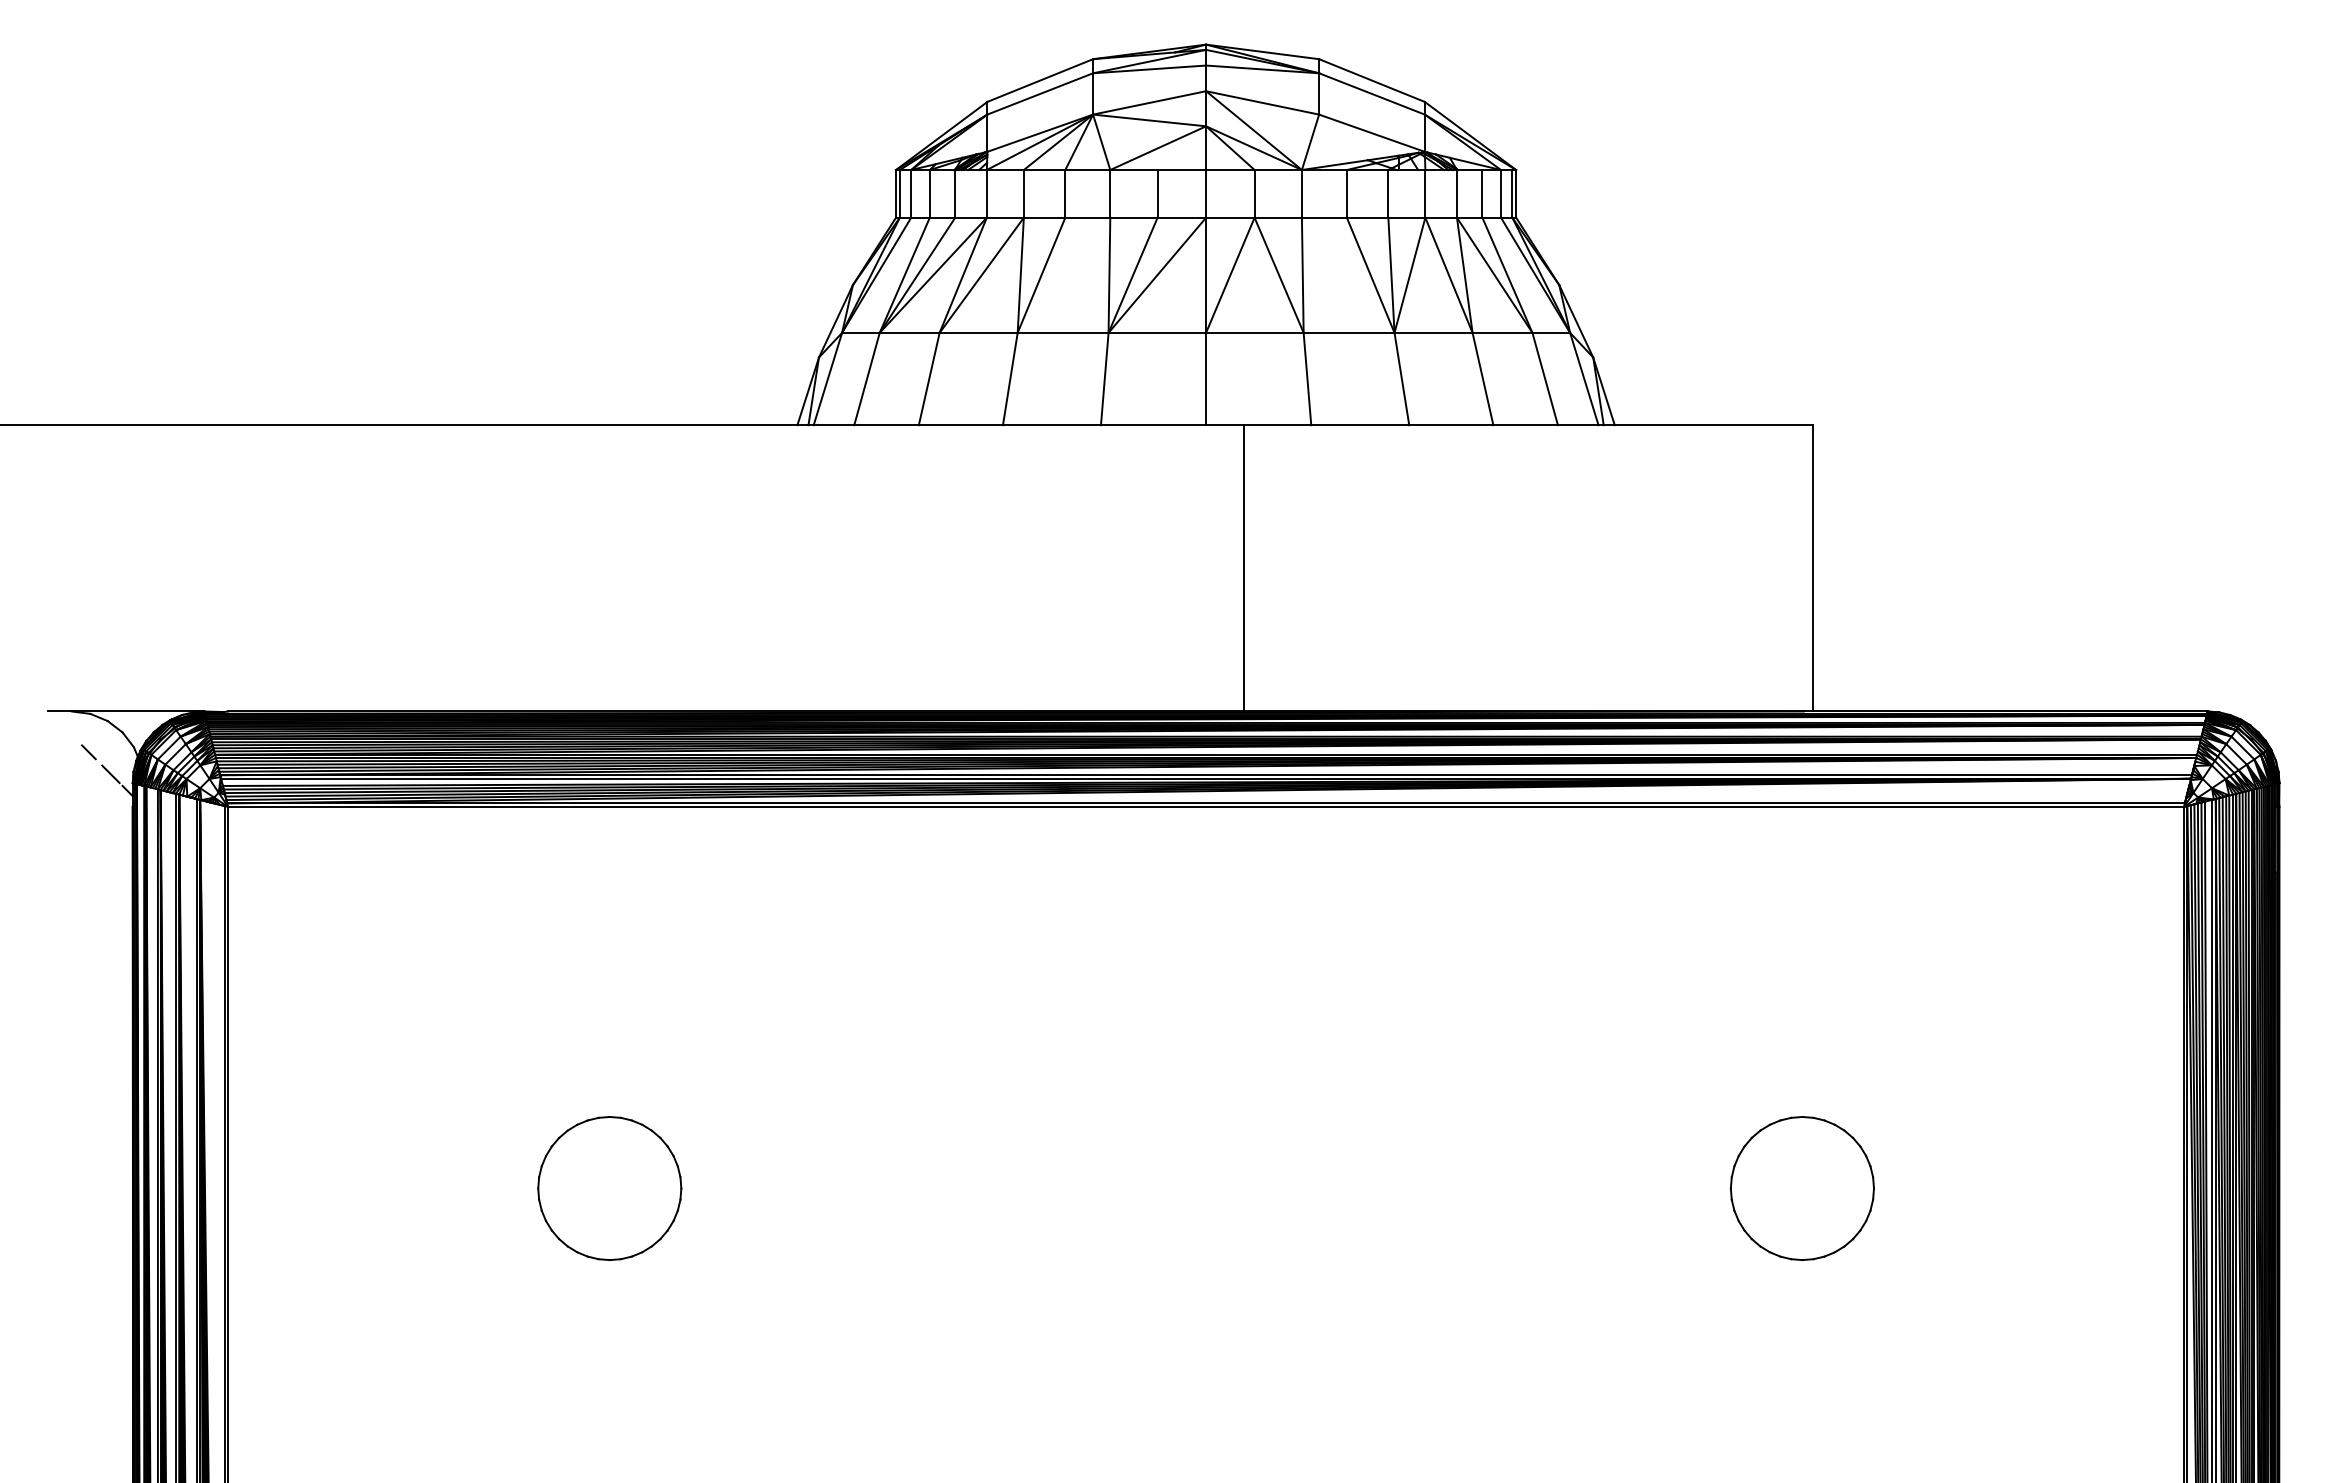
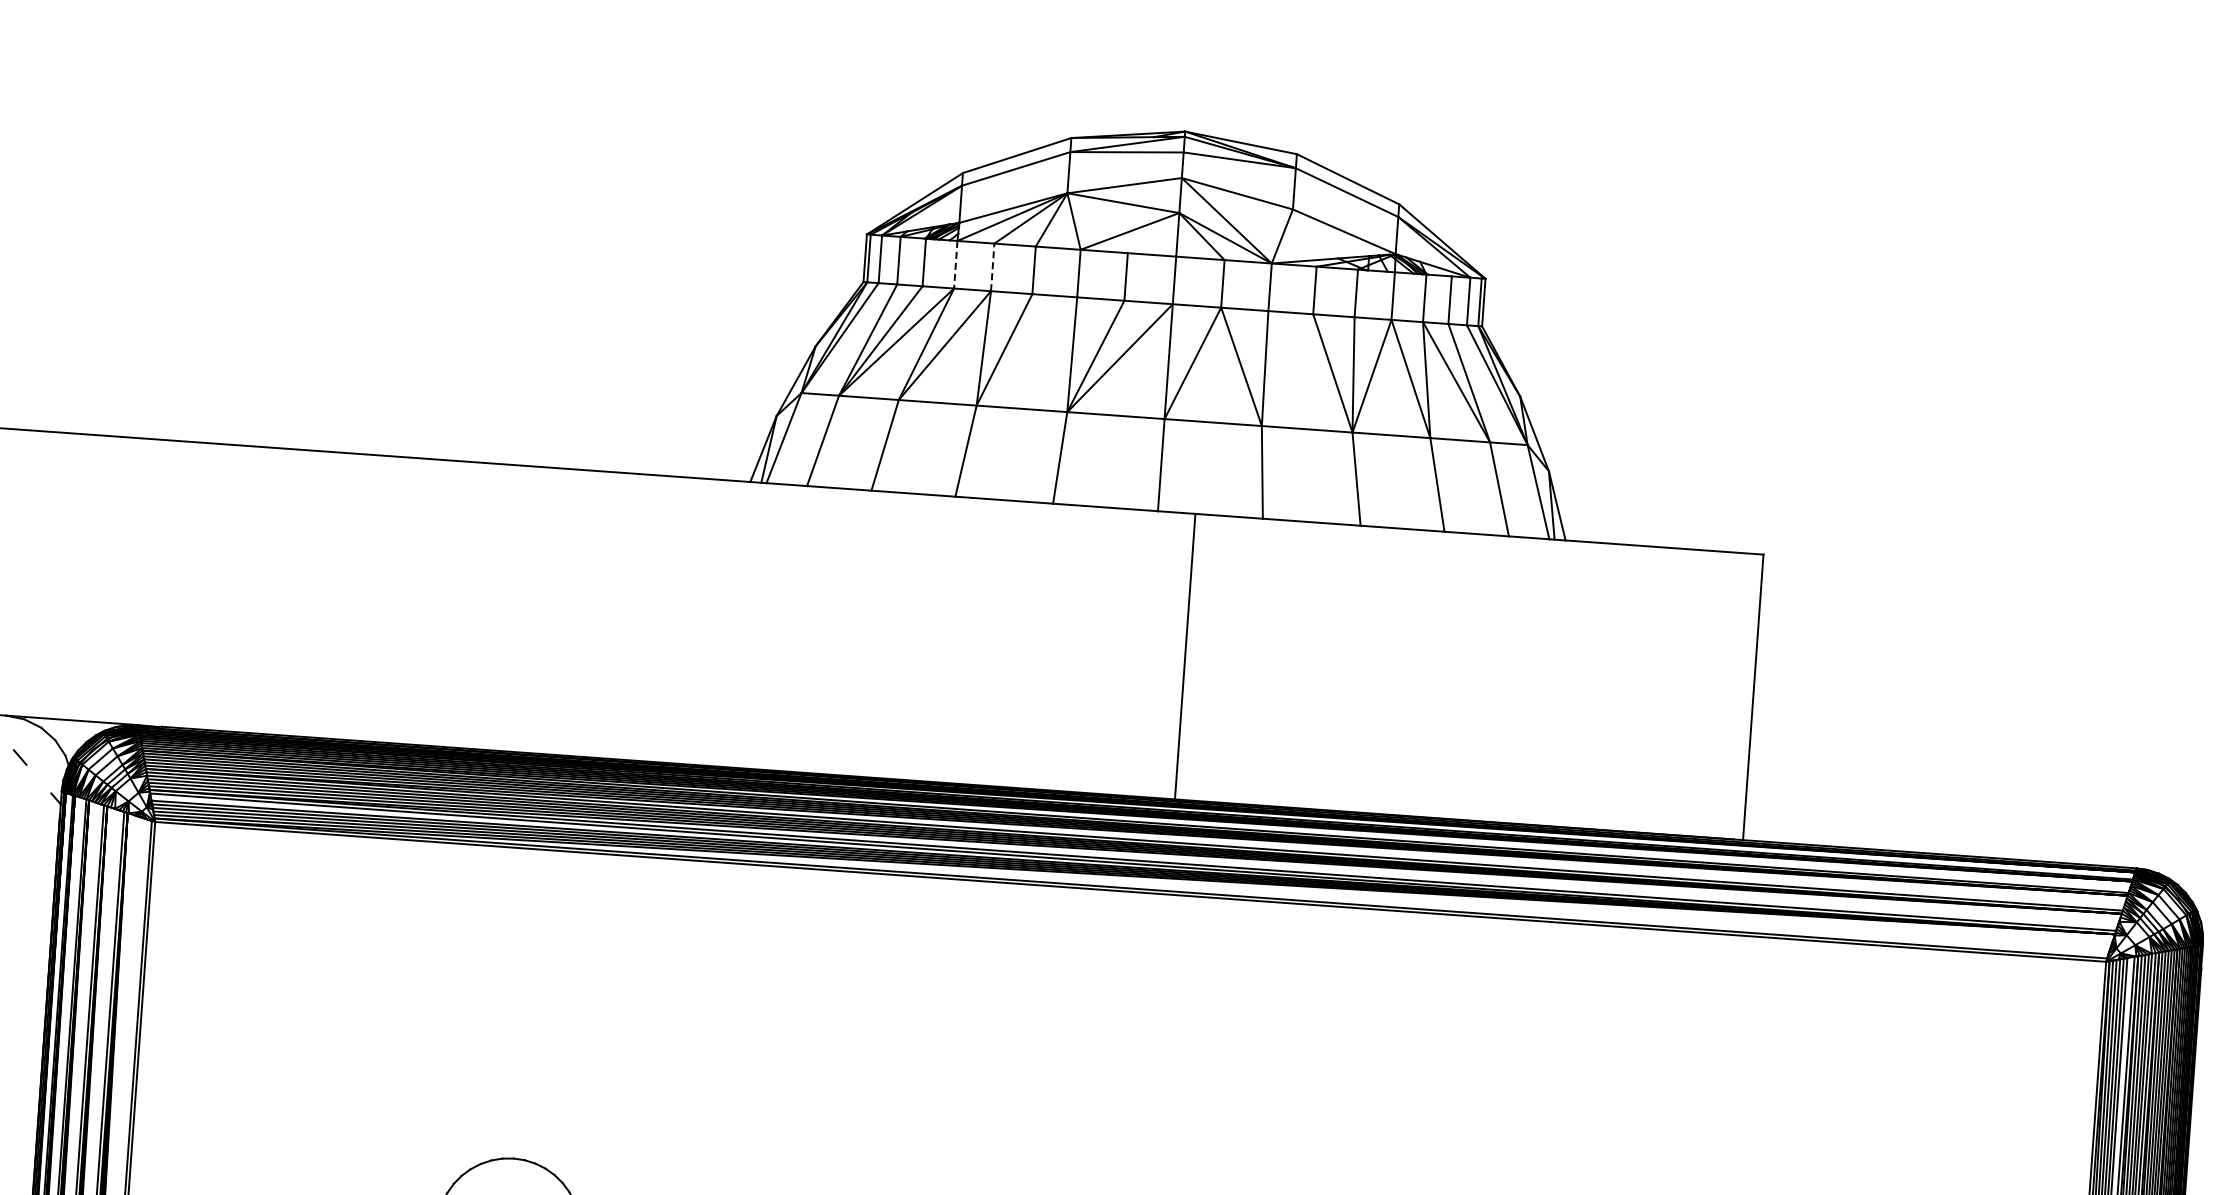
line: (986, 193) -> (955, 264), solid -> dashed
line: (1023, 193) -> (992, 267), solid -> dashed
line: (110, 774) -> (40, 781), removed

